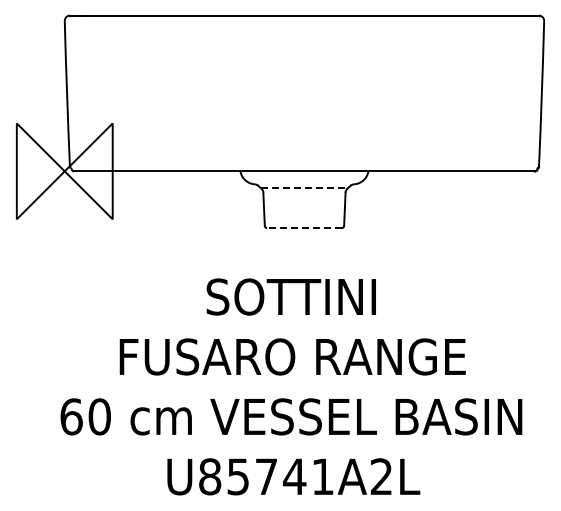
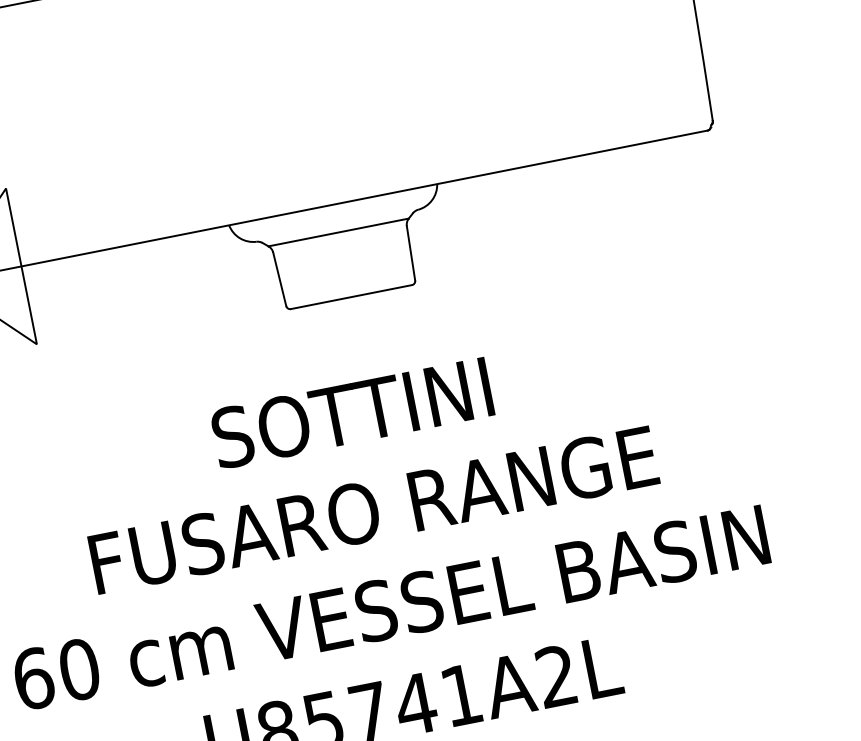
line: (304, 188) -> (338, 232), dashed -> solid
line: (303, 228) -> (349, 297), dashed -> solid

